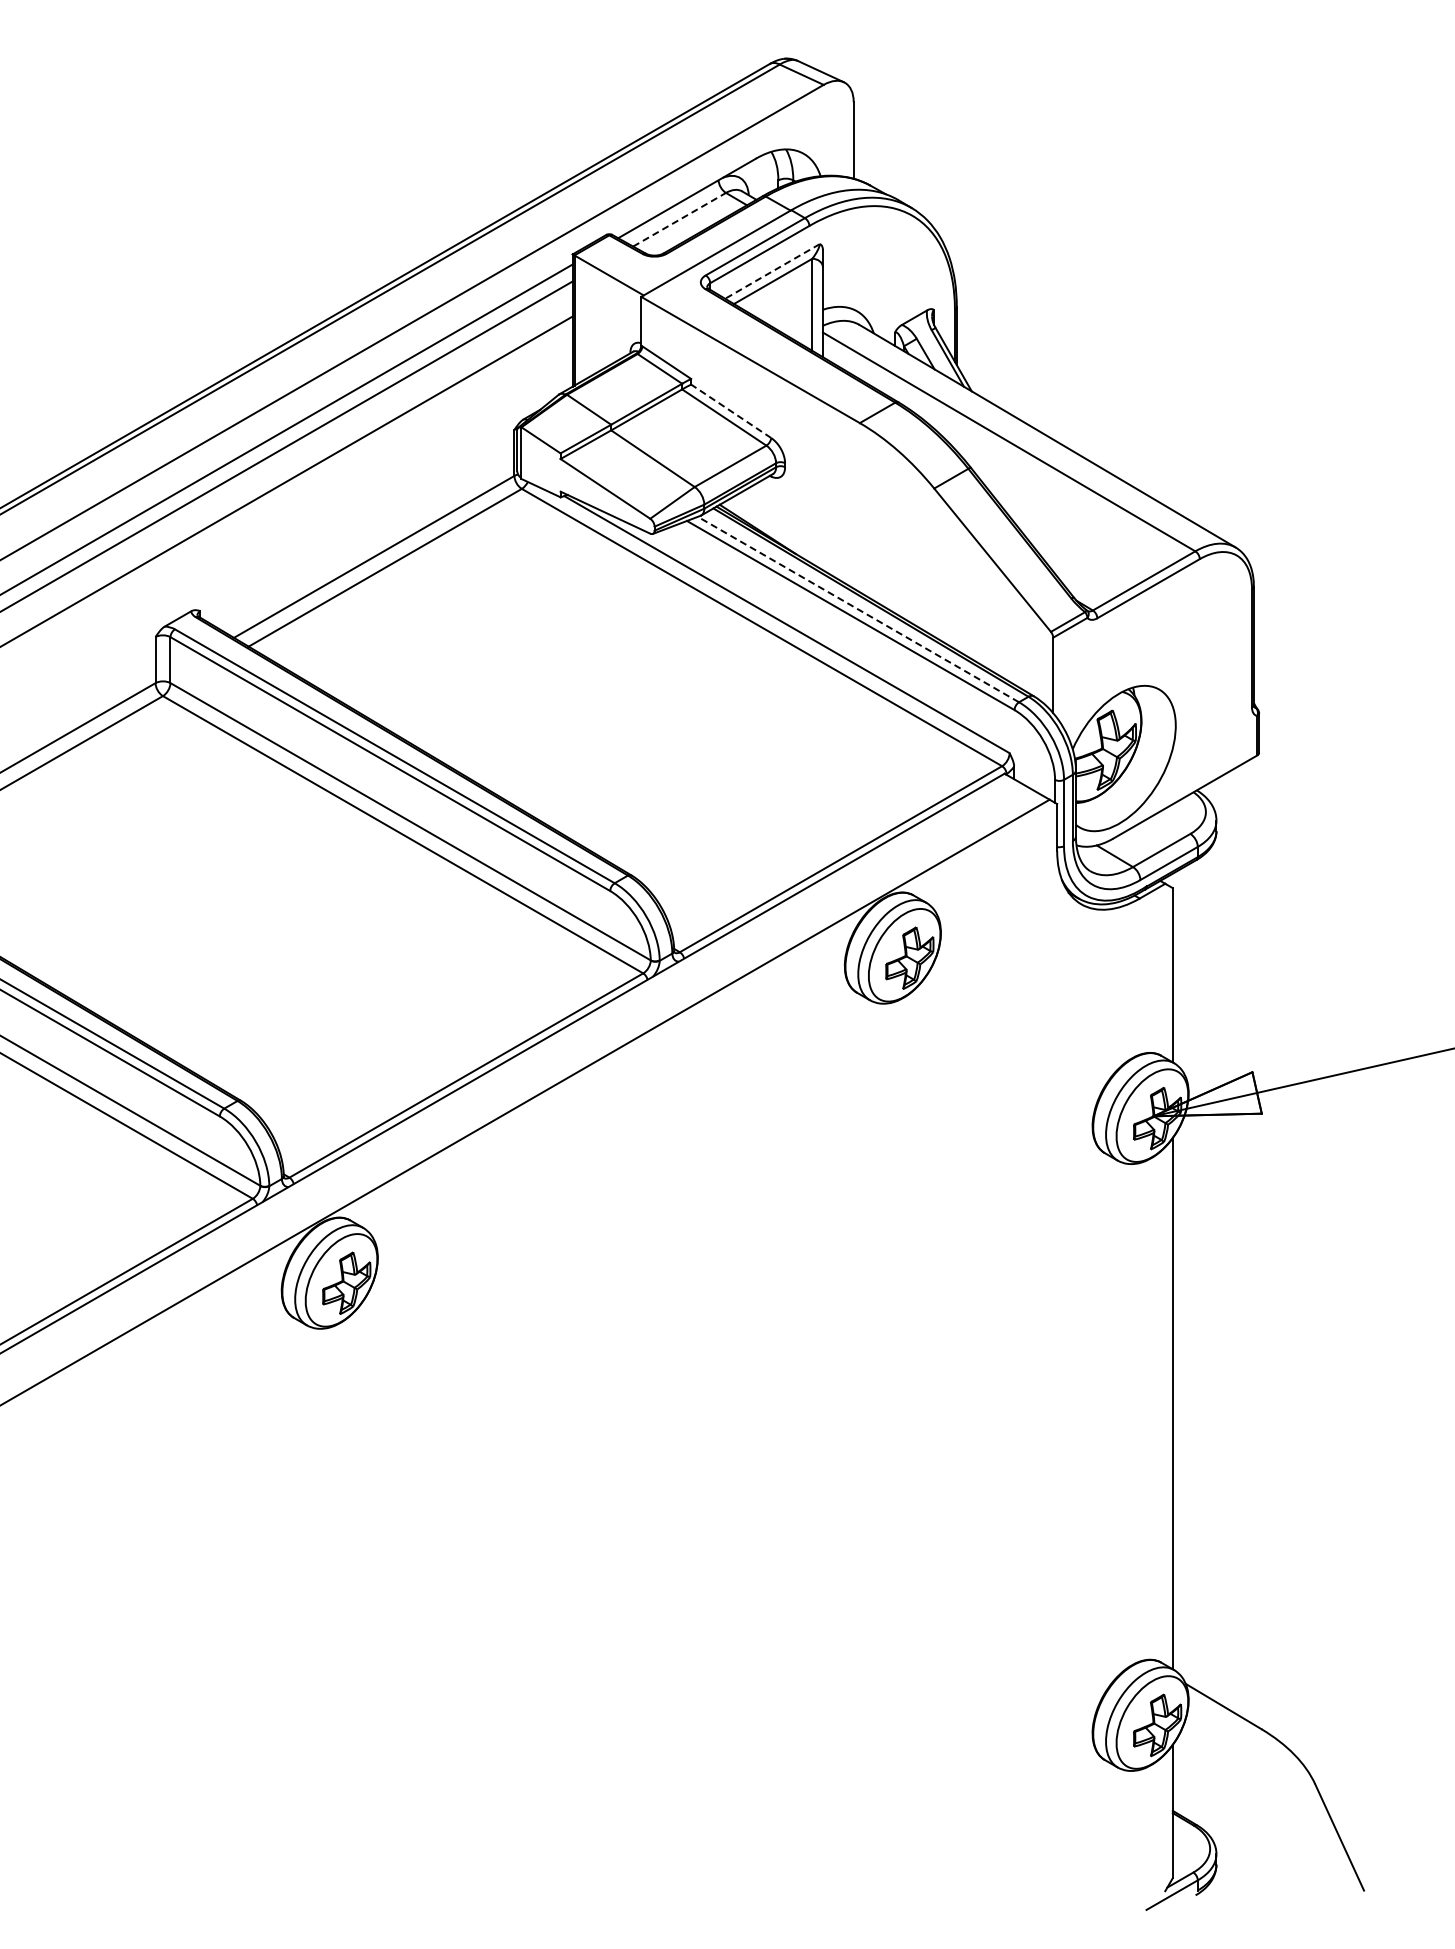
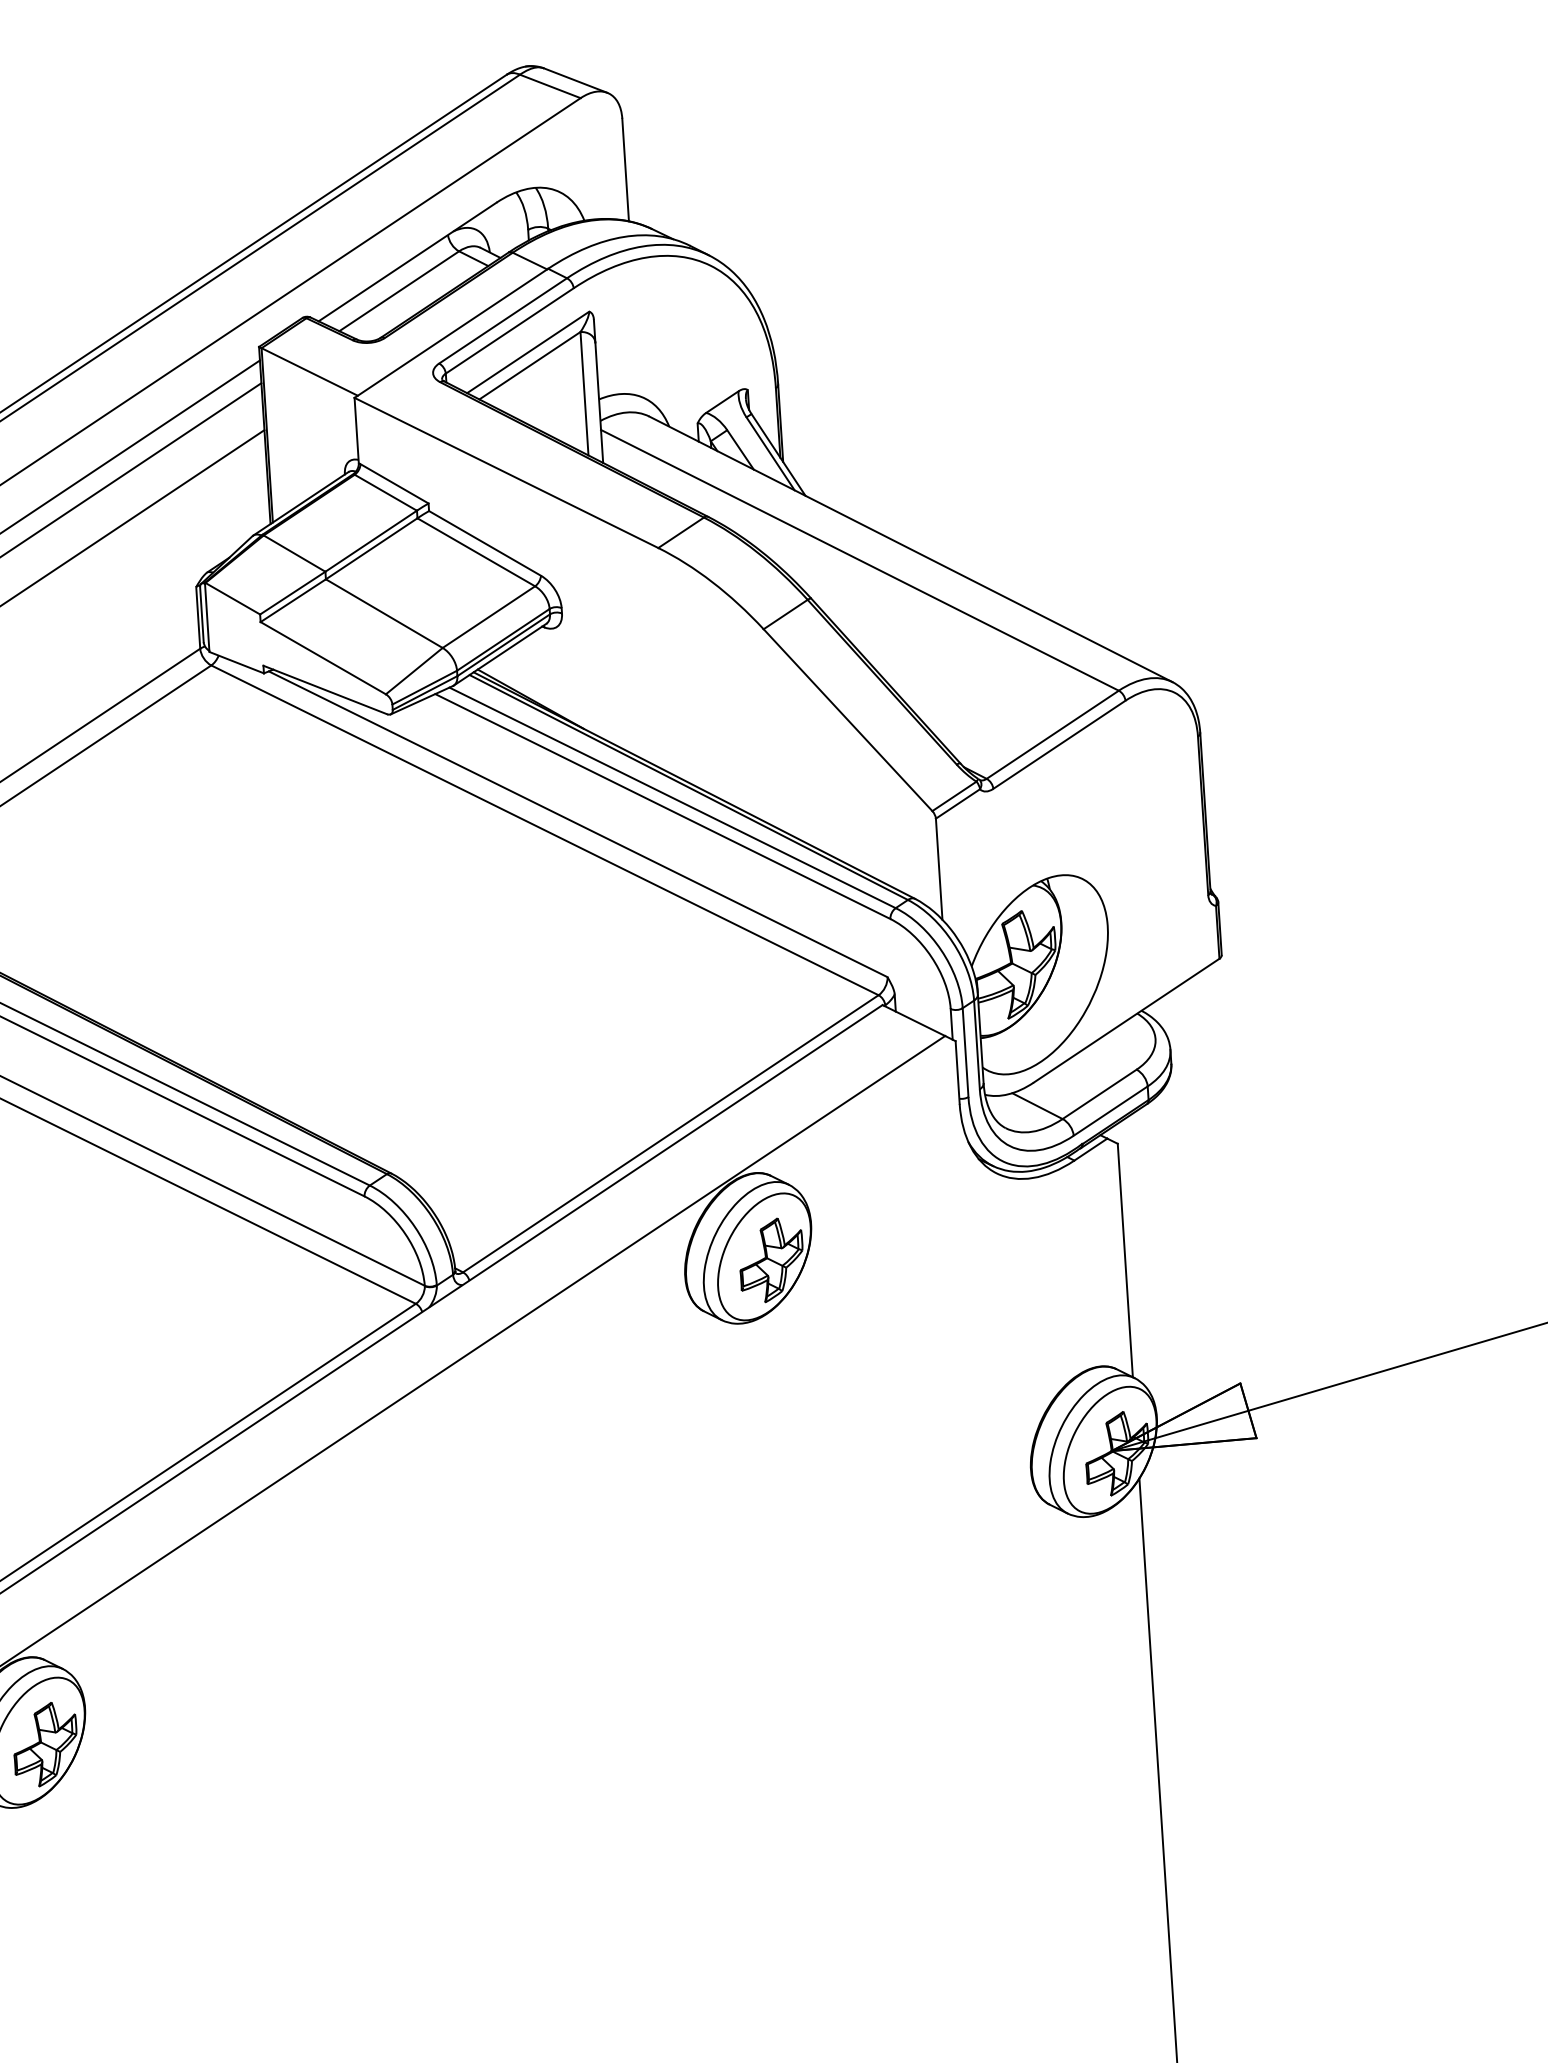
line: (679, 219) -> (399, 290), dashed -> solid
line: (772, 271) -> (528, 352), dashed -> solid
line: (730, 411) -> (484, 543), dashed -> solid
line: (858, 609) -> (672, 797), dashed -> solid

